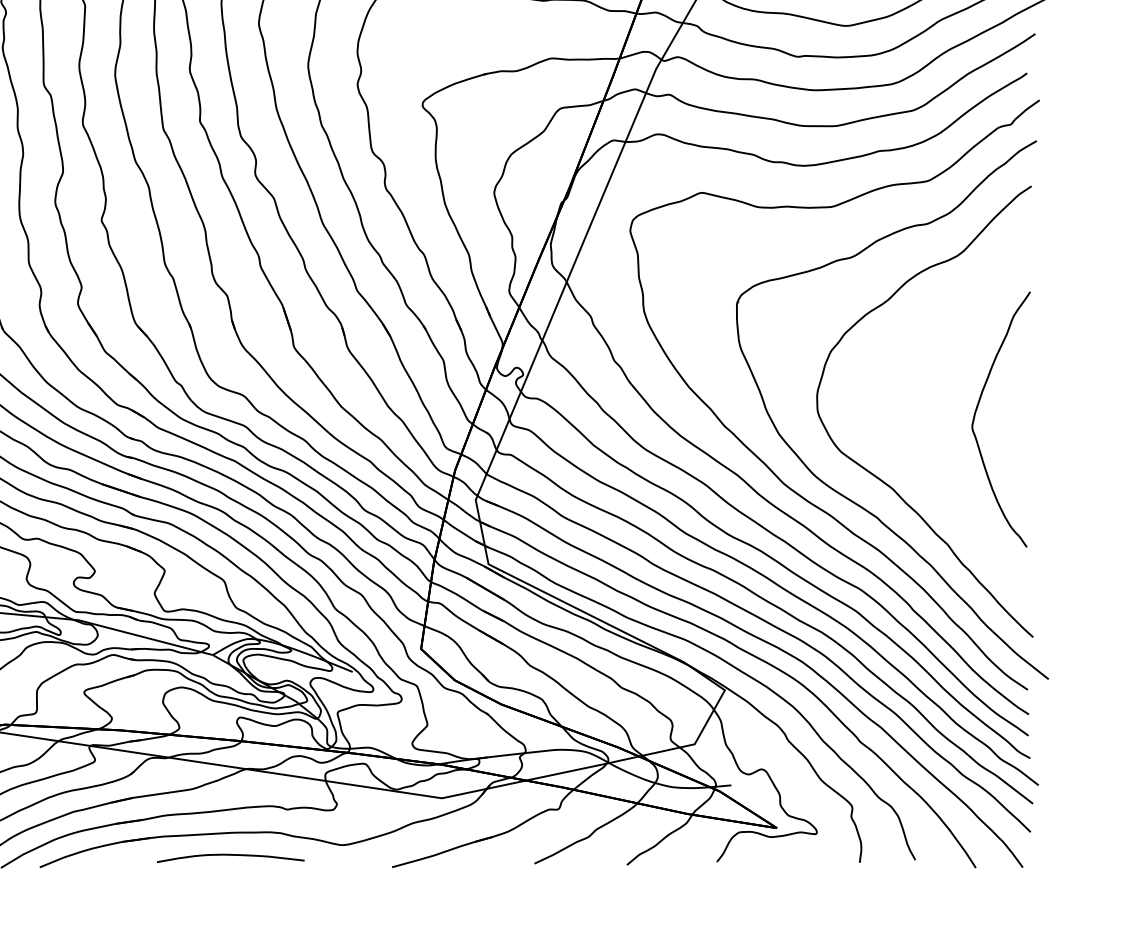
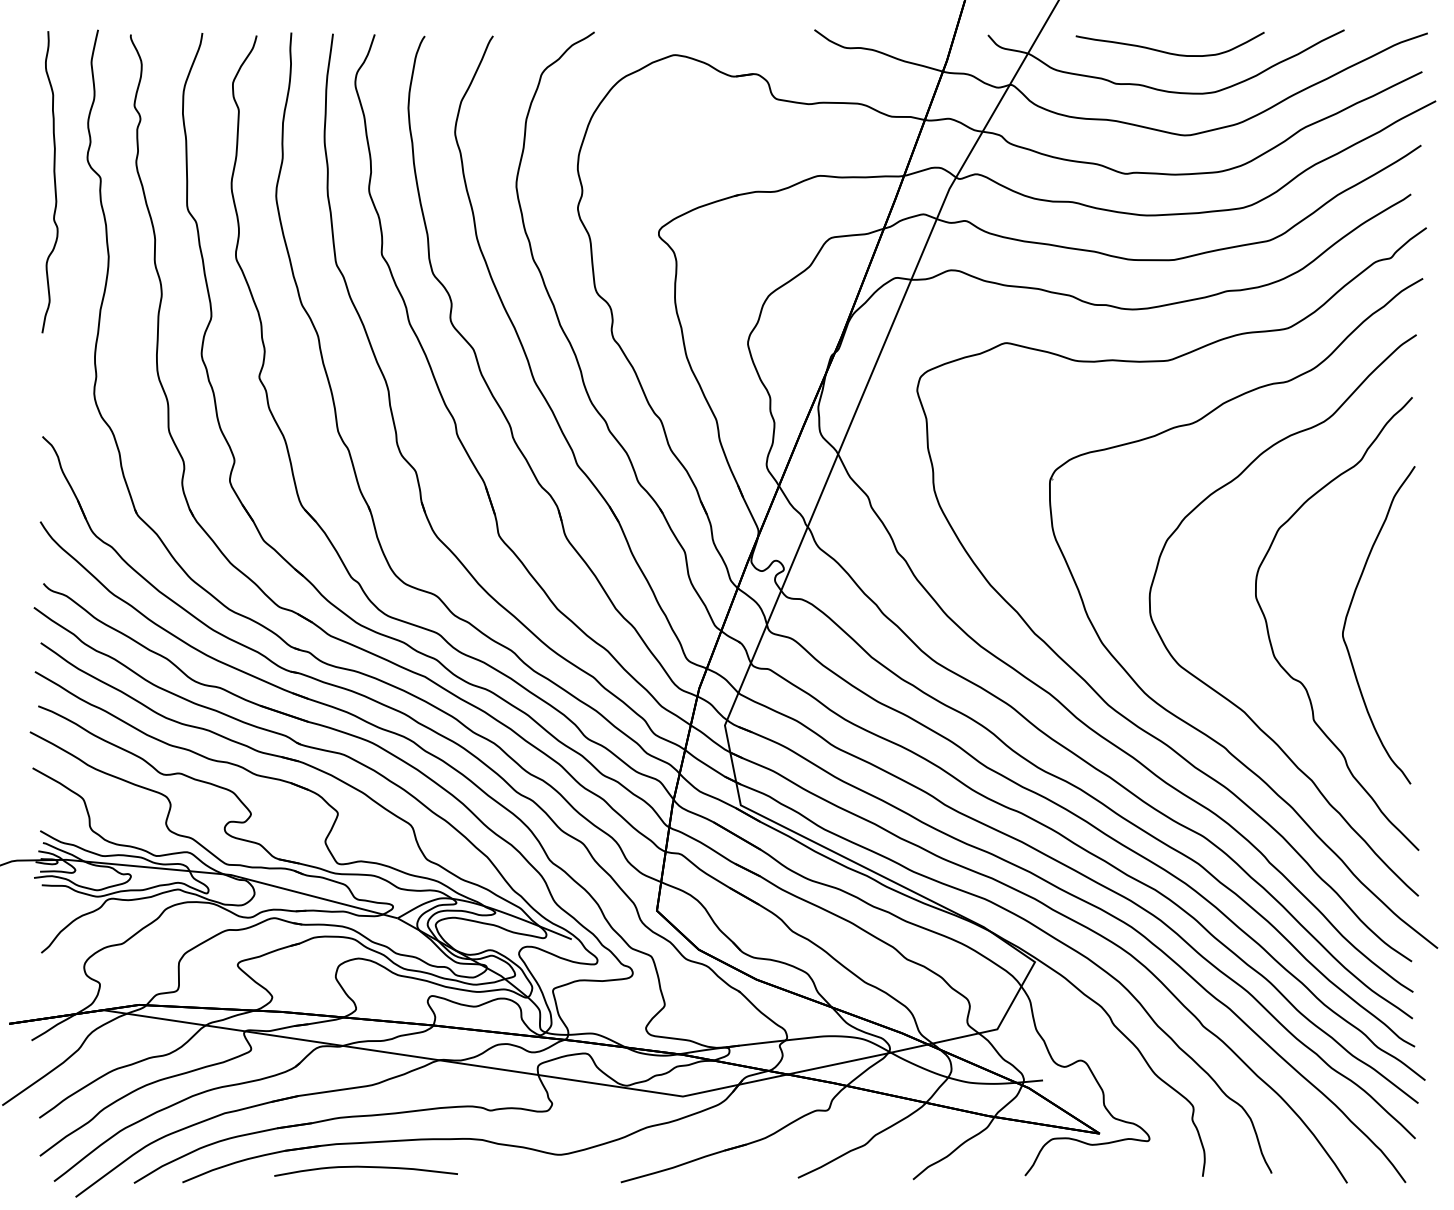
curve: (937, 463) -> (1299, 680), added
curve: (230, 855) -> (365, 1167), moved

